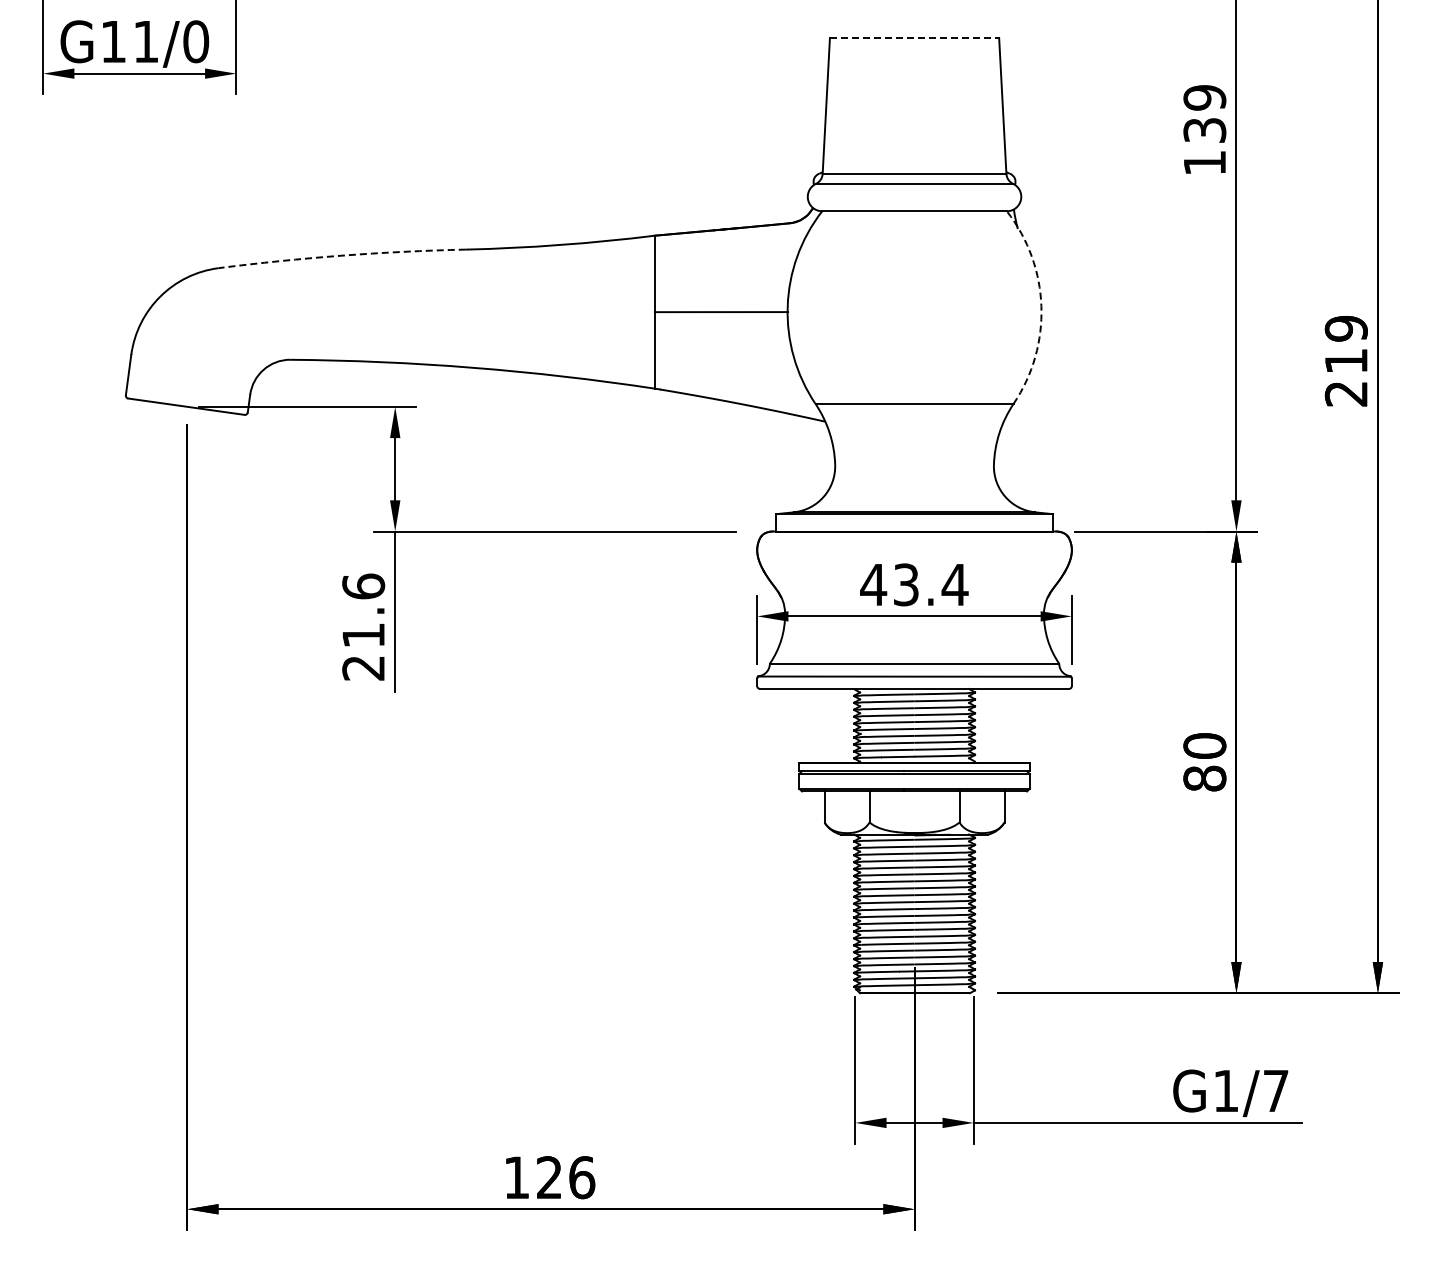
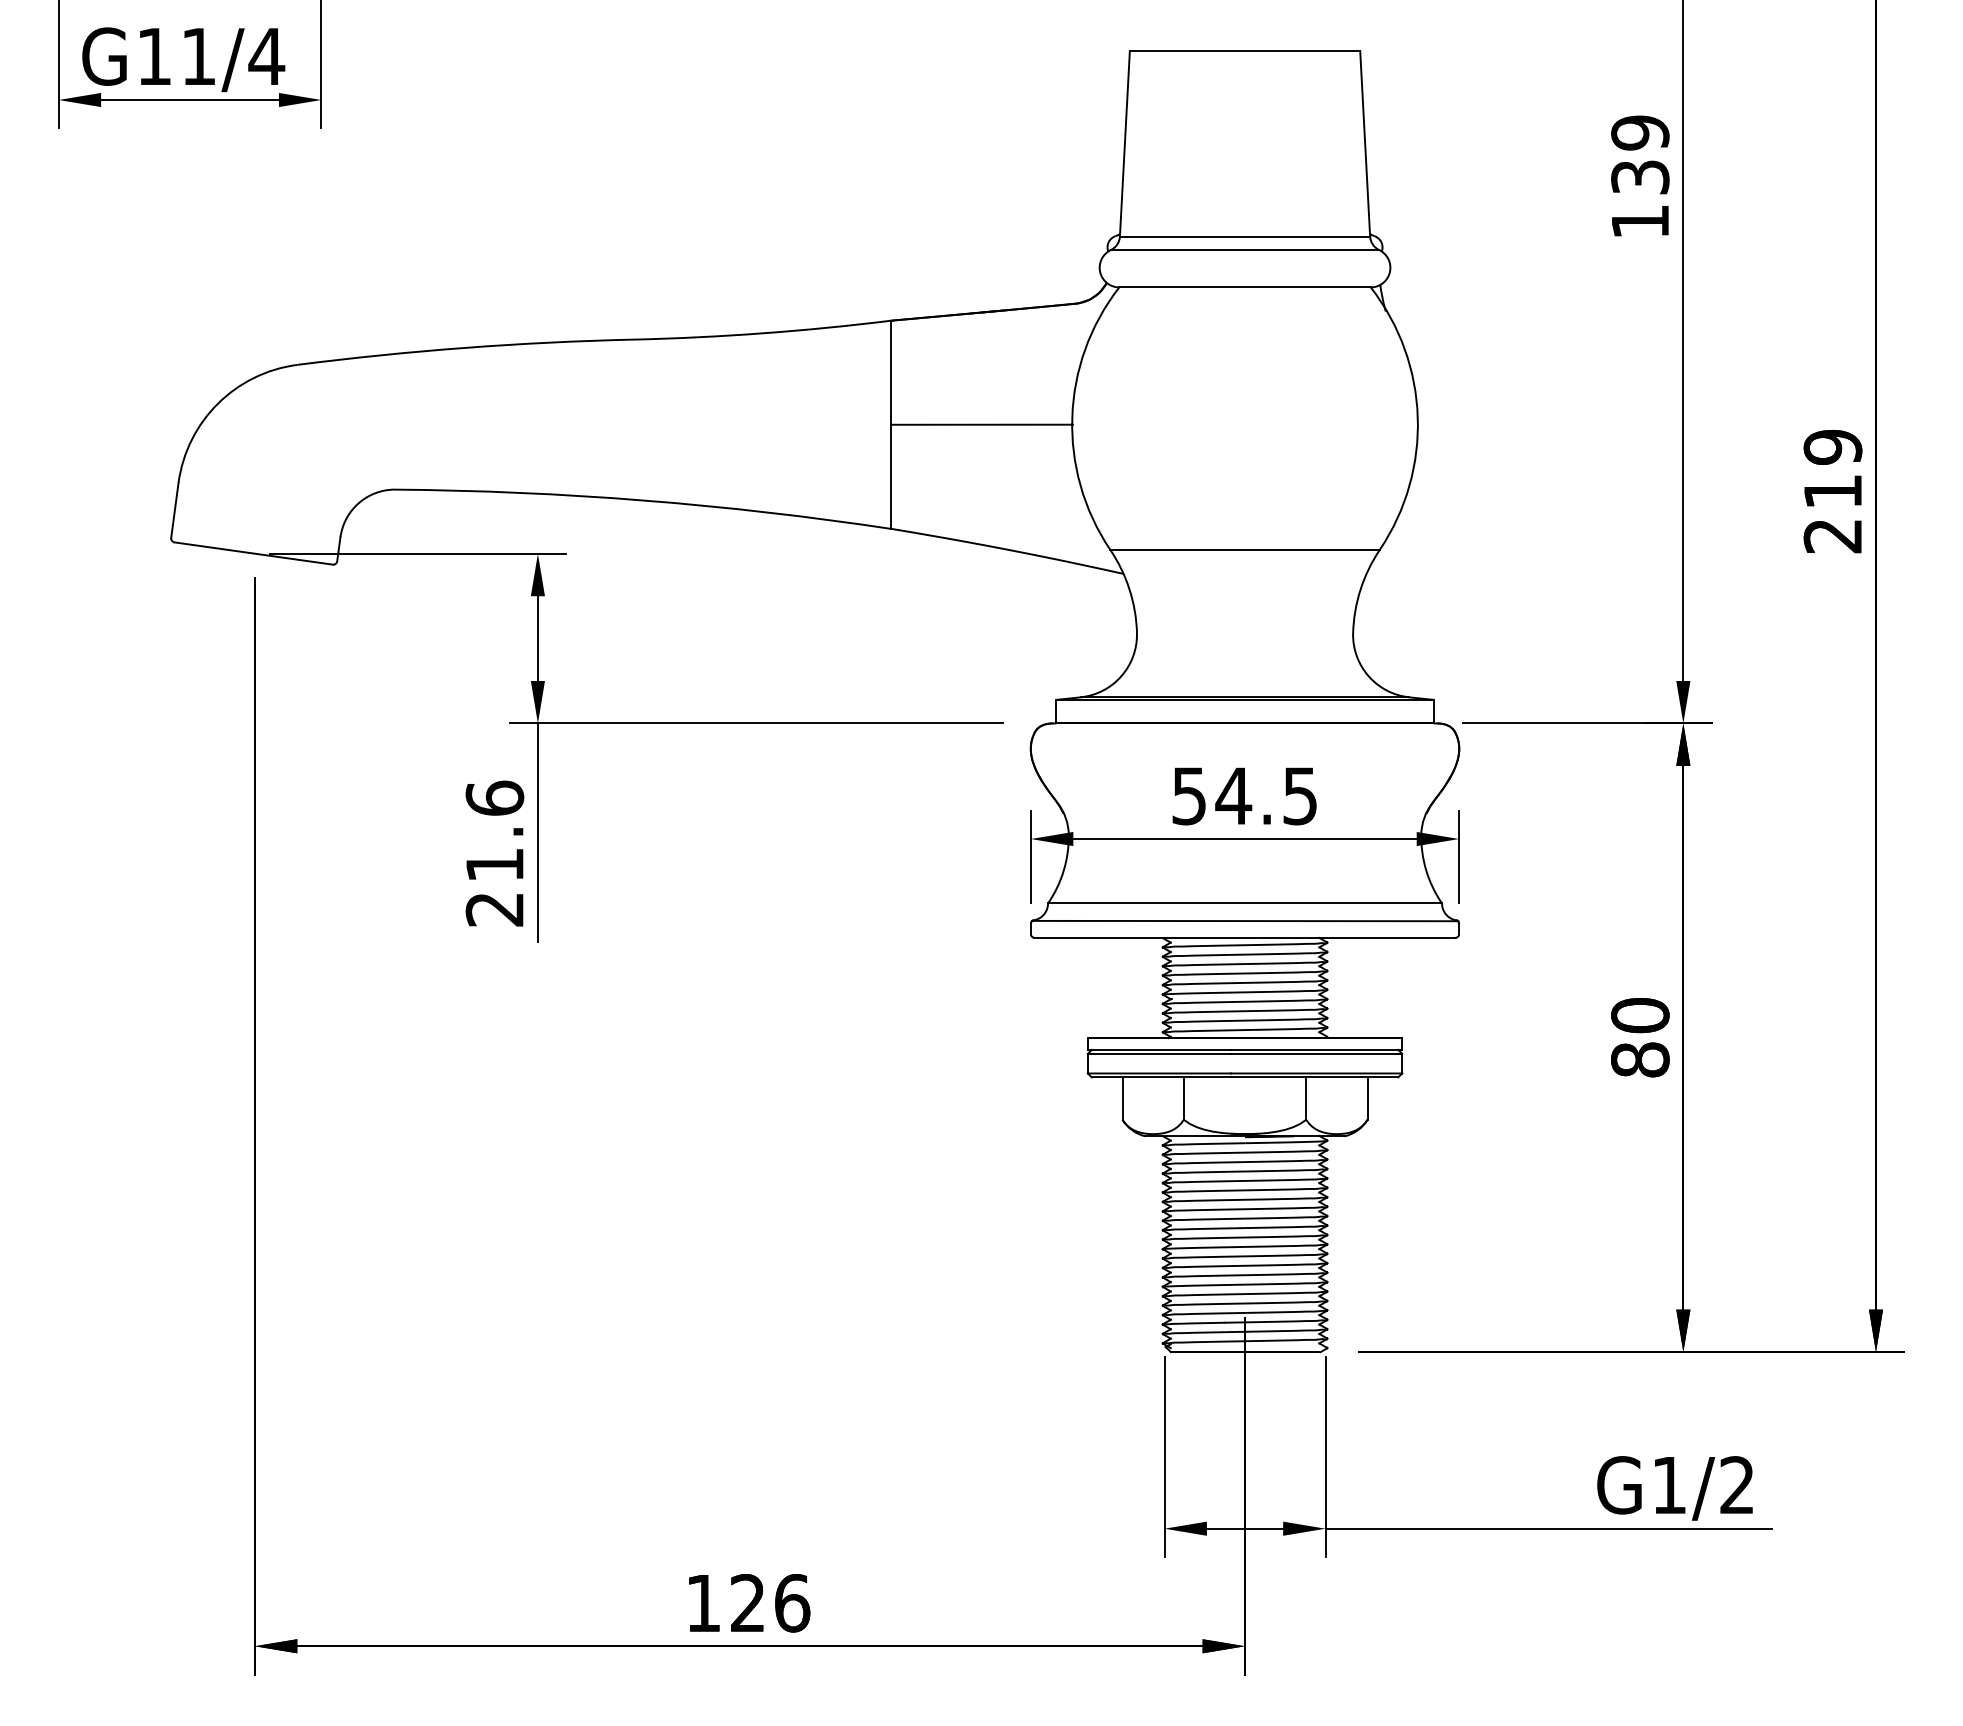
line: (914, 37) -> (1244, 50), dashed -> solid
text: (195, 41) -> (265, 56), G11/0 -> G11/4
arc: (341, 255) -> (464, 347), dashed -> solid
arc: (1041, 306) -> (1417, 417), dashed -> solid
text: (914, 584) -> (1244, 795), 43.4 -> 54.5
text: (1275, 1090) -> (1736, 1484), G1/7 -> G1/2

